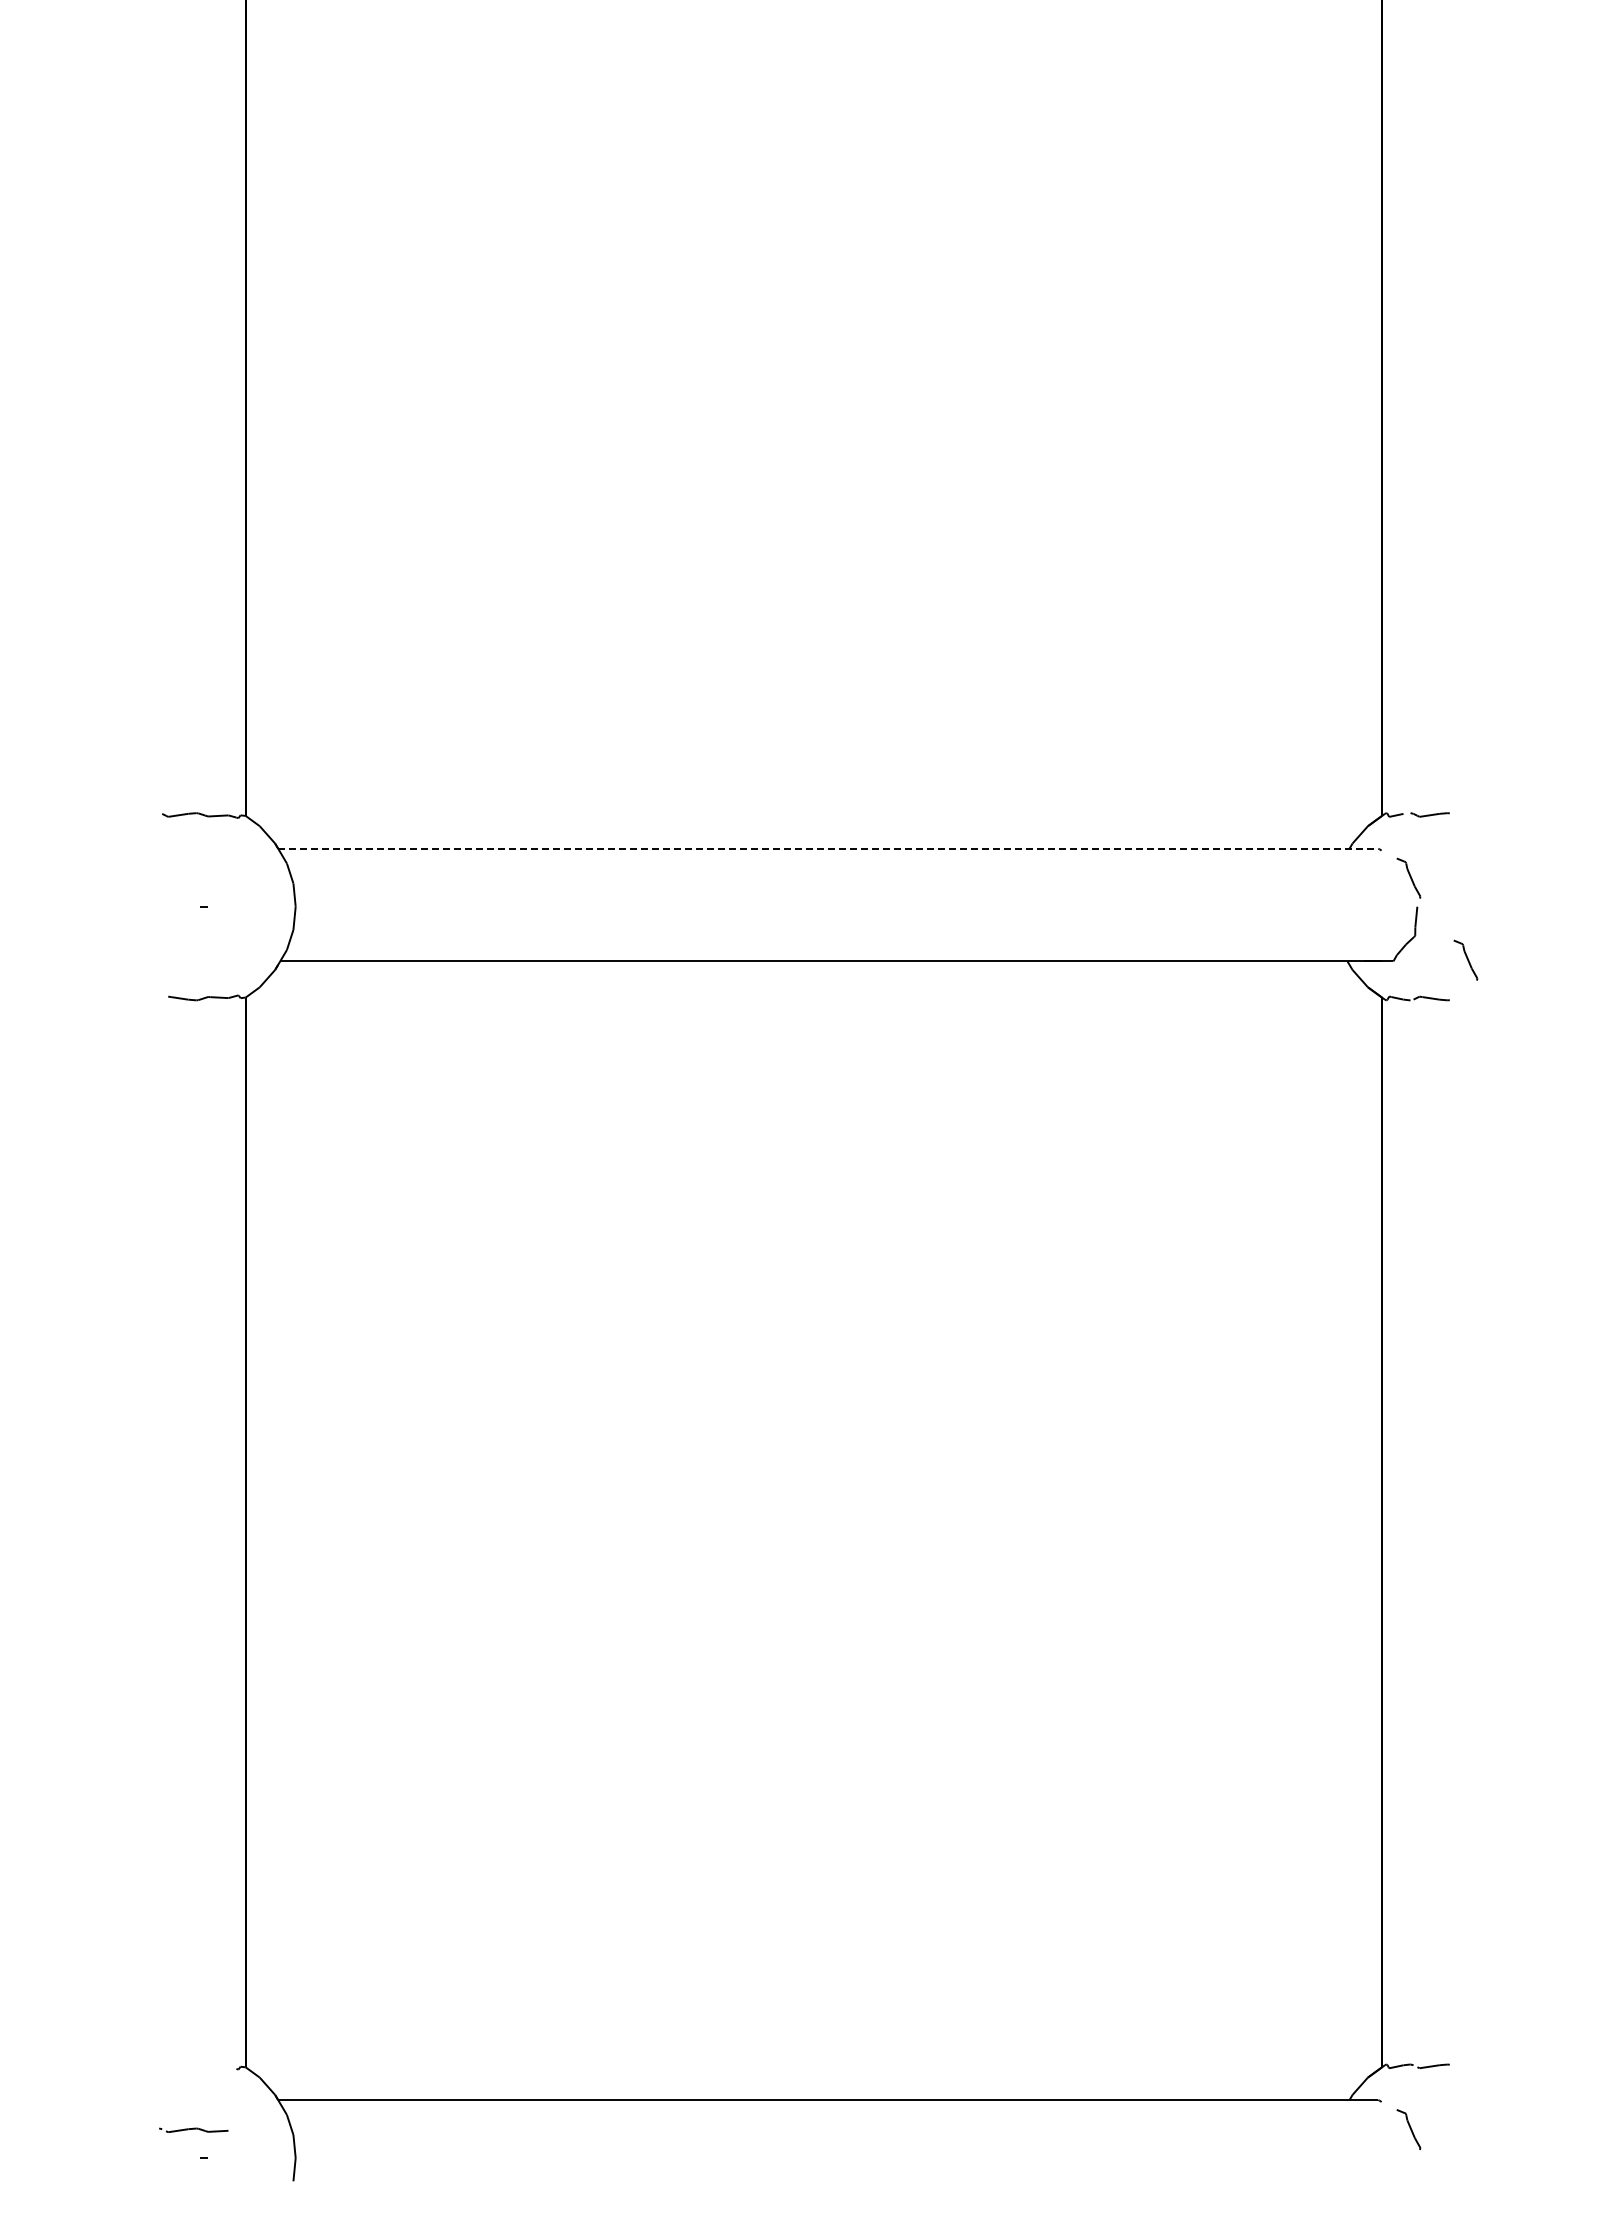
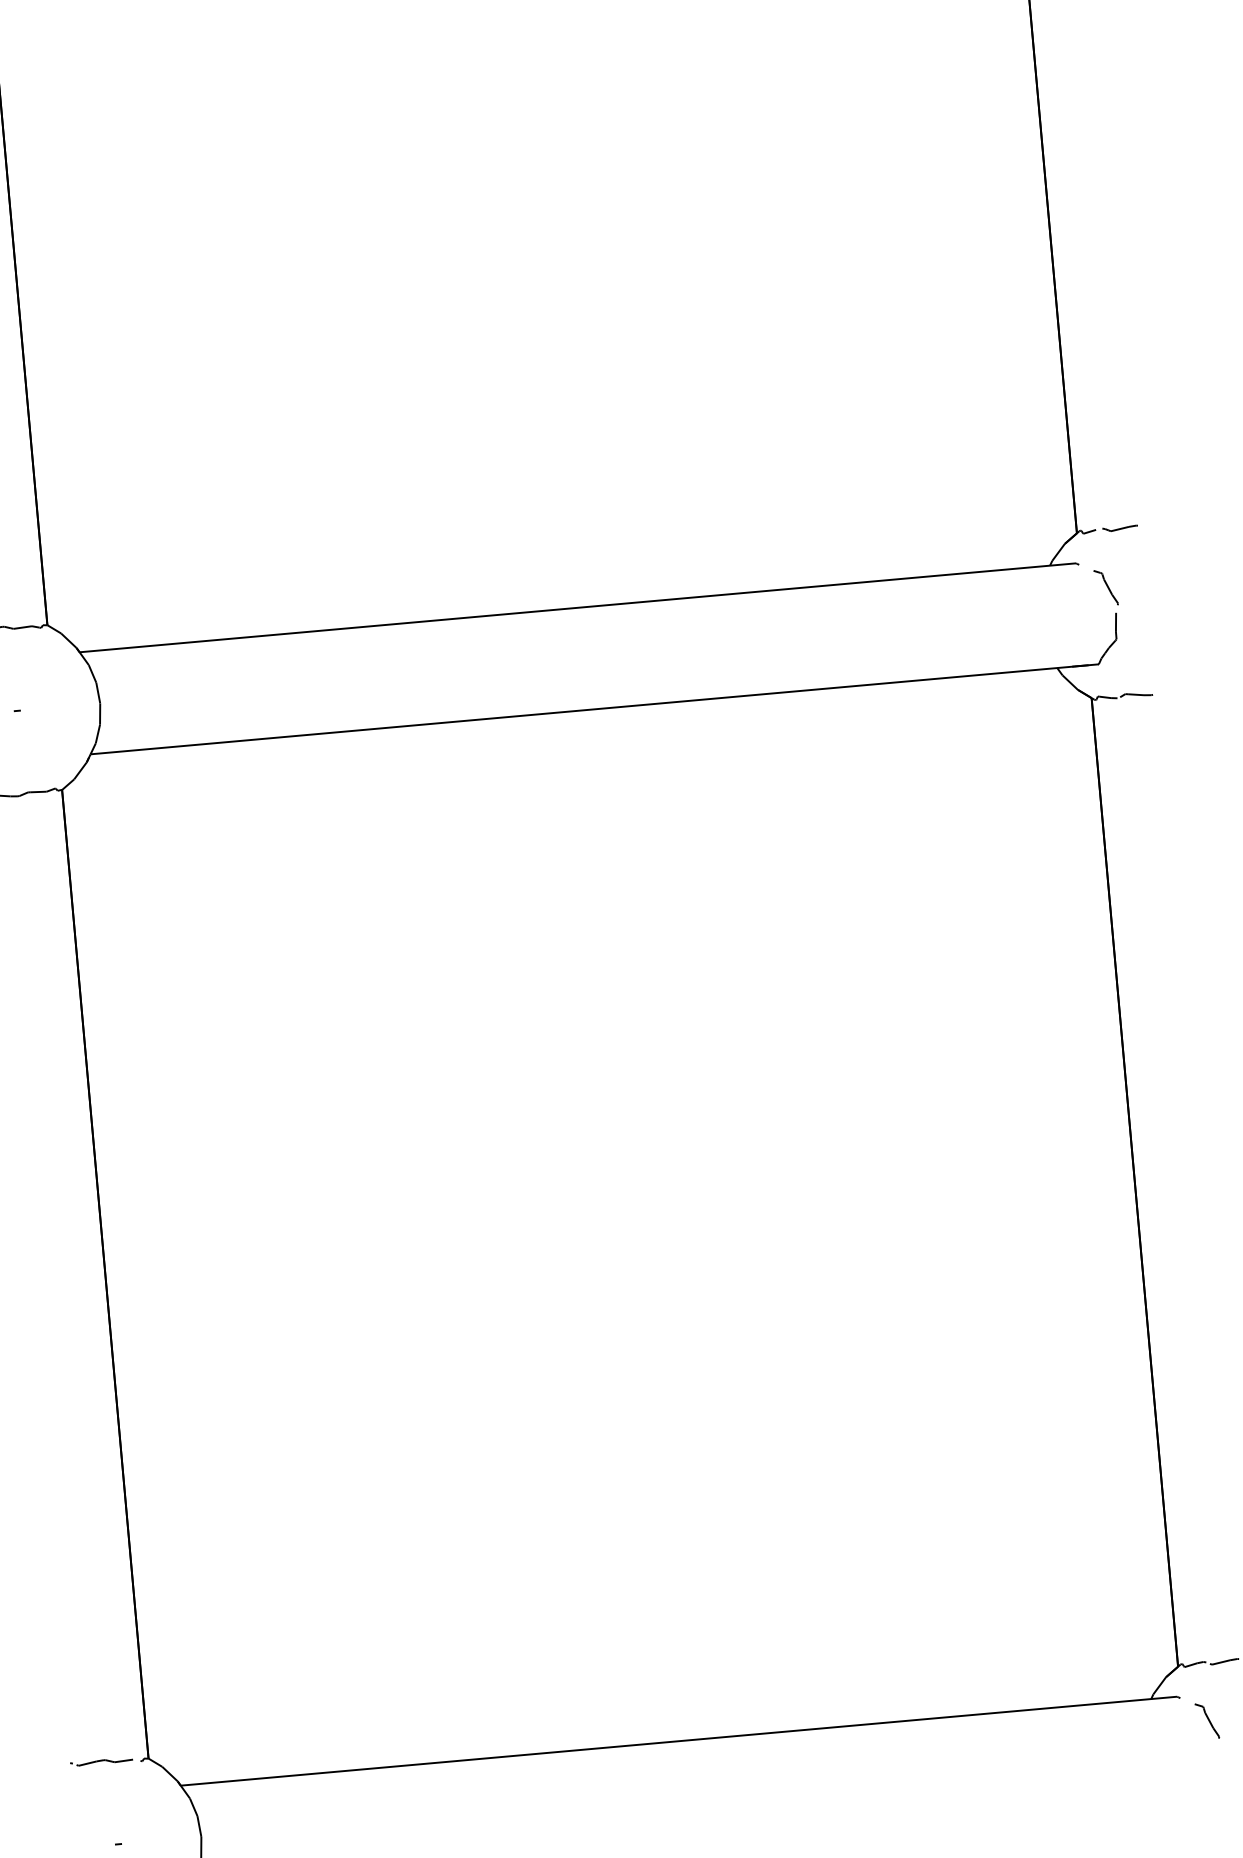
line: (828, 848) -> (578, 607), dashed -> solid
part: (1465, 959) -> (1163, 656), removed
part: (193, 2129) -> (101, 1761), moved

